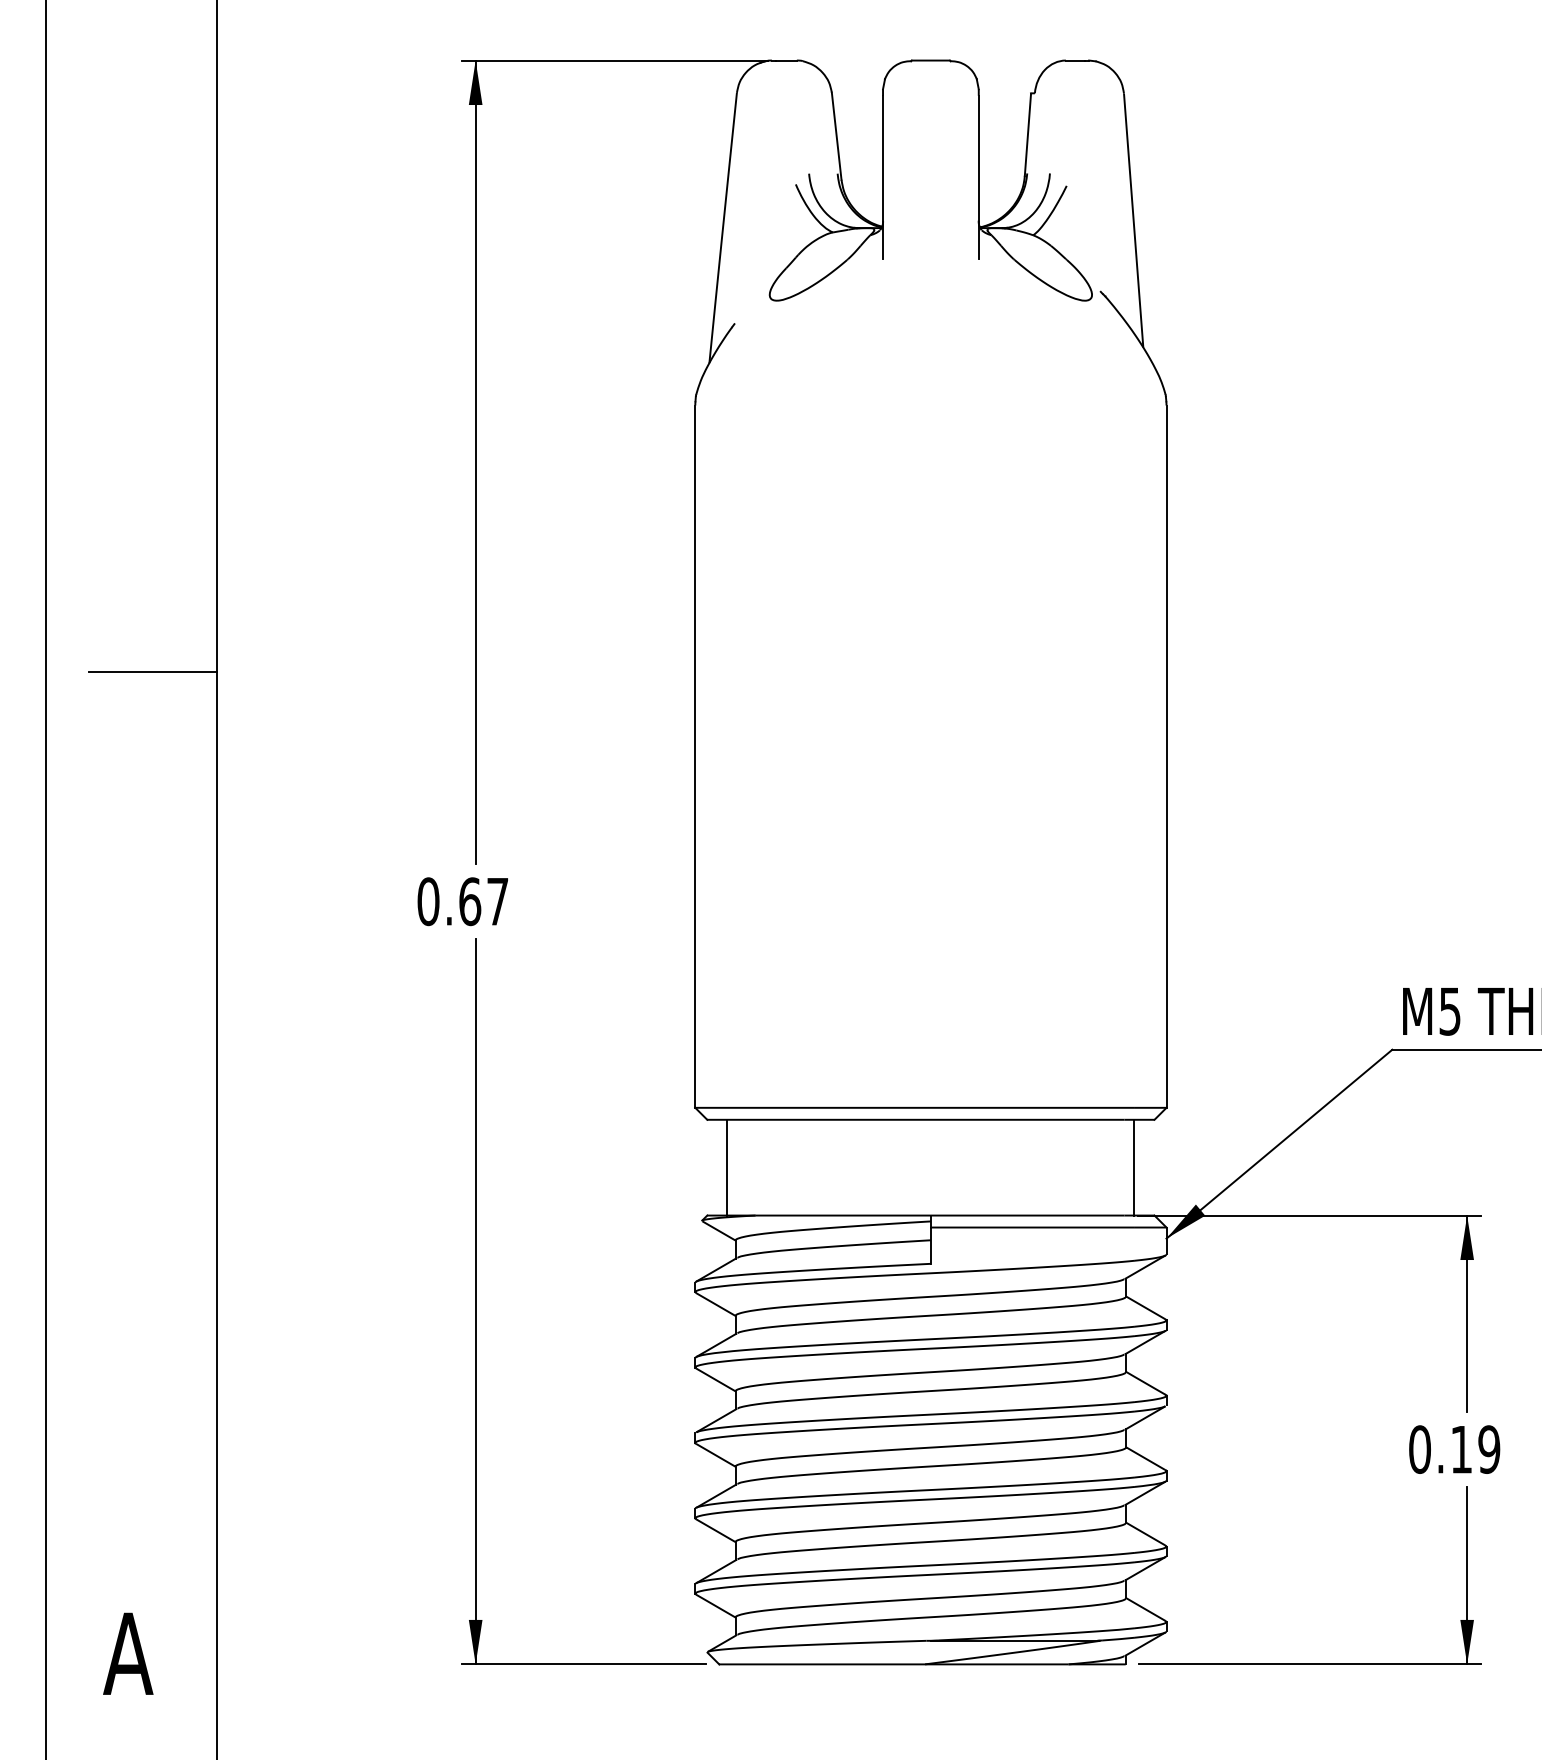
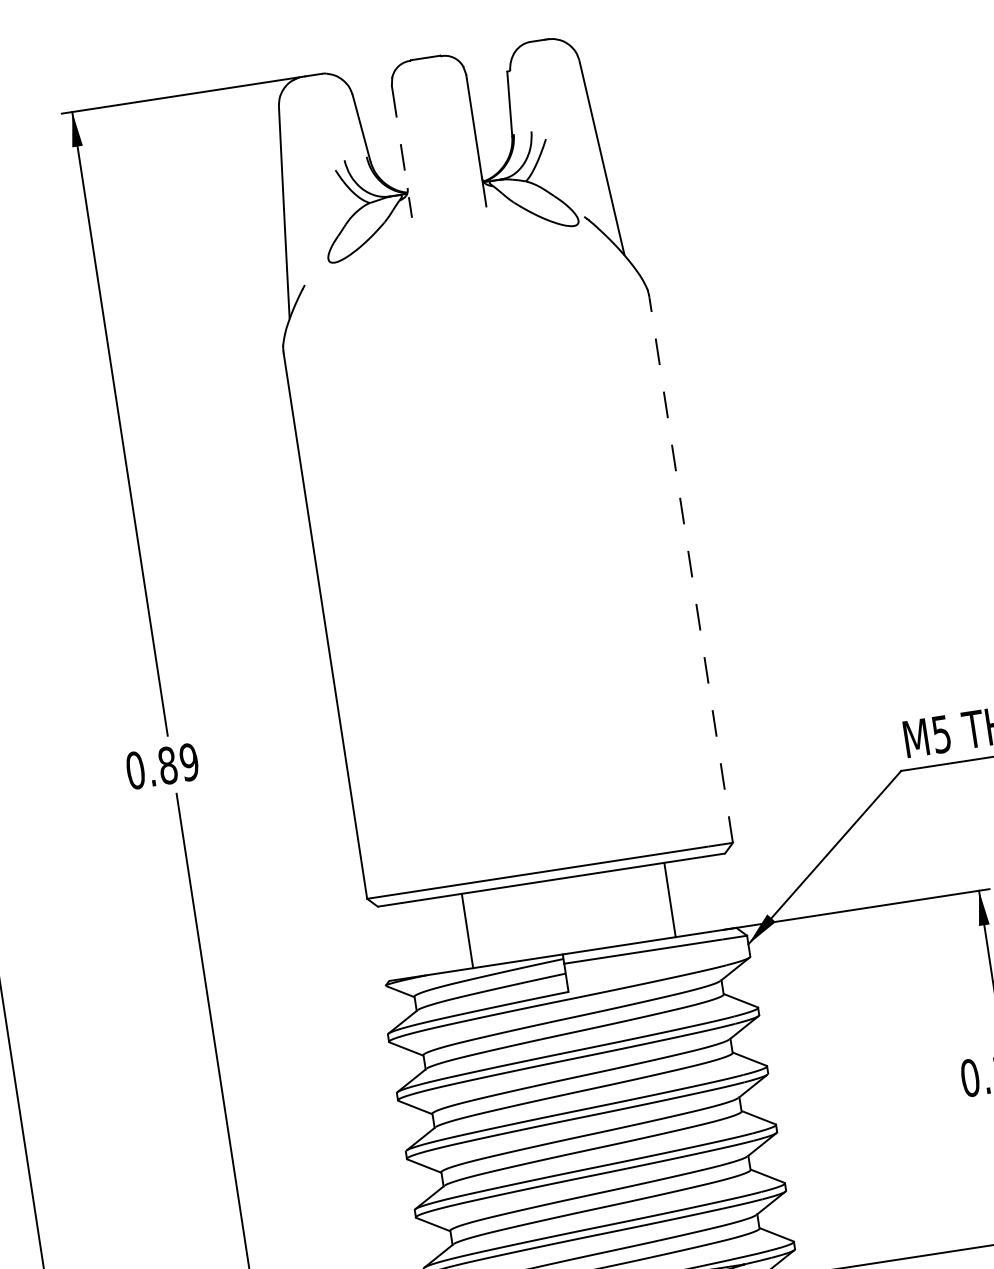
line: (883, 177) -> (402, 154), solid -> dashed
line: (1166, 756) -> (691, 570), solid -> dashed
text: (483, 901) -> (178, 763), 0.67 -> 0.89
line: (727, 1167) -> (467, 930), moved
line: (1134, 1167) -> (670, 899), moved

